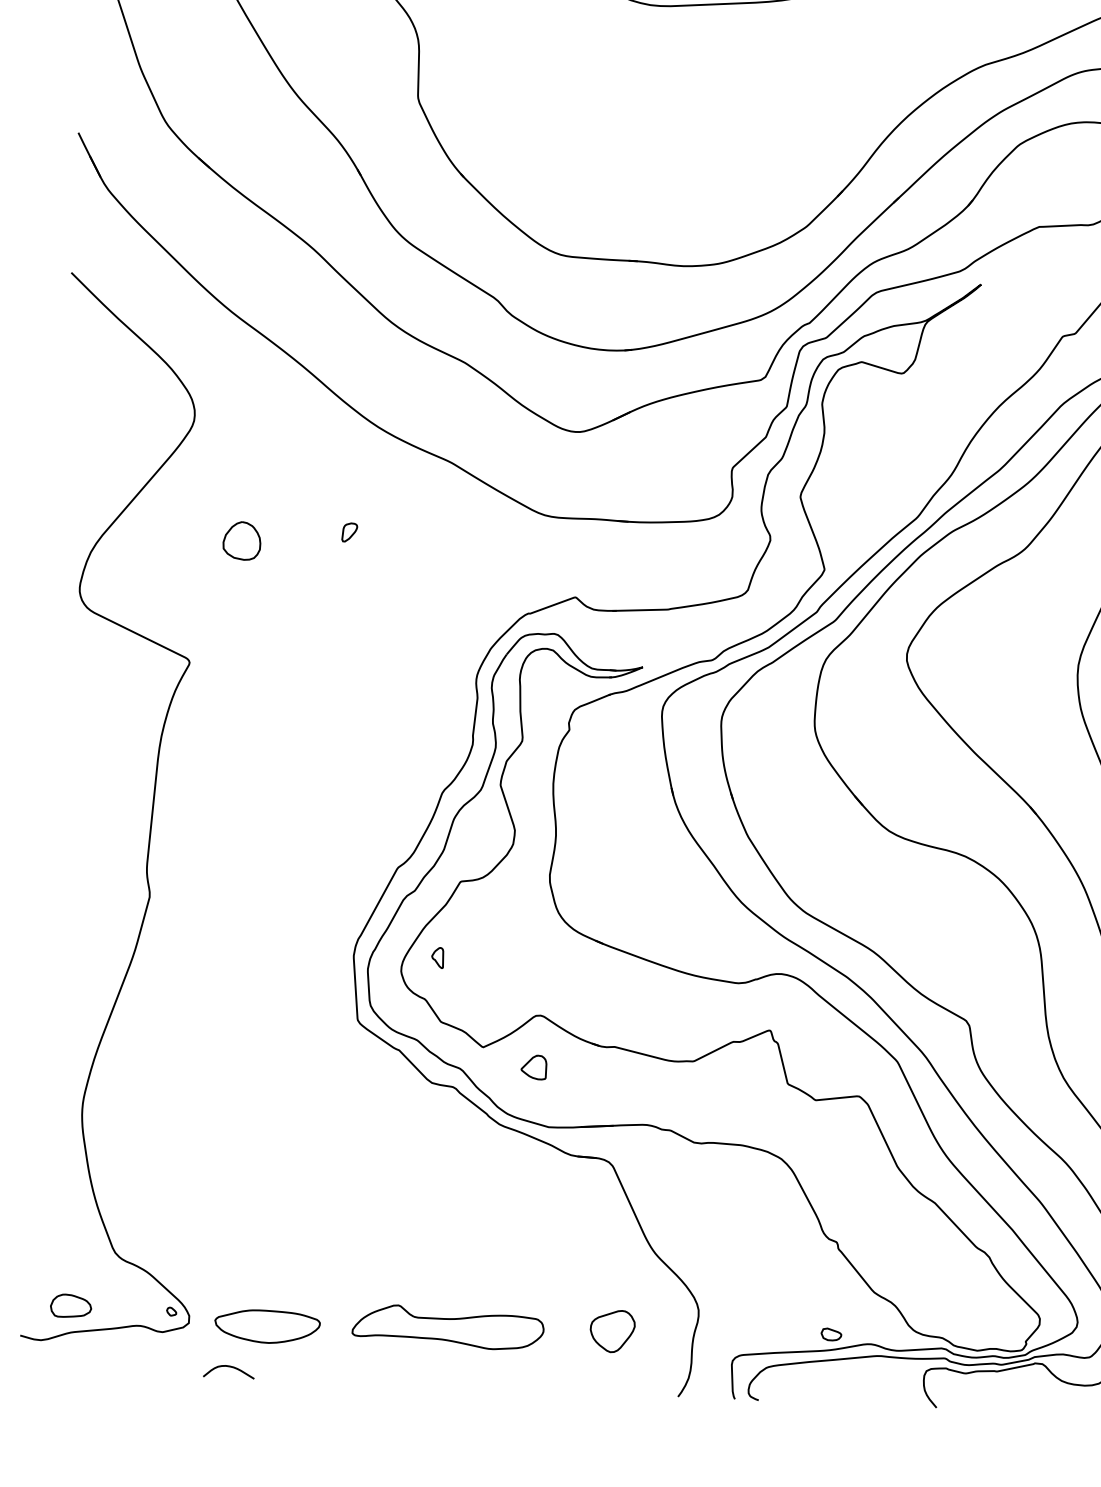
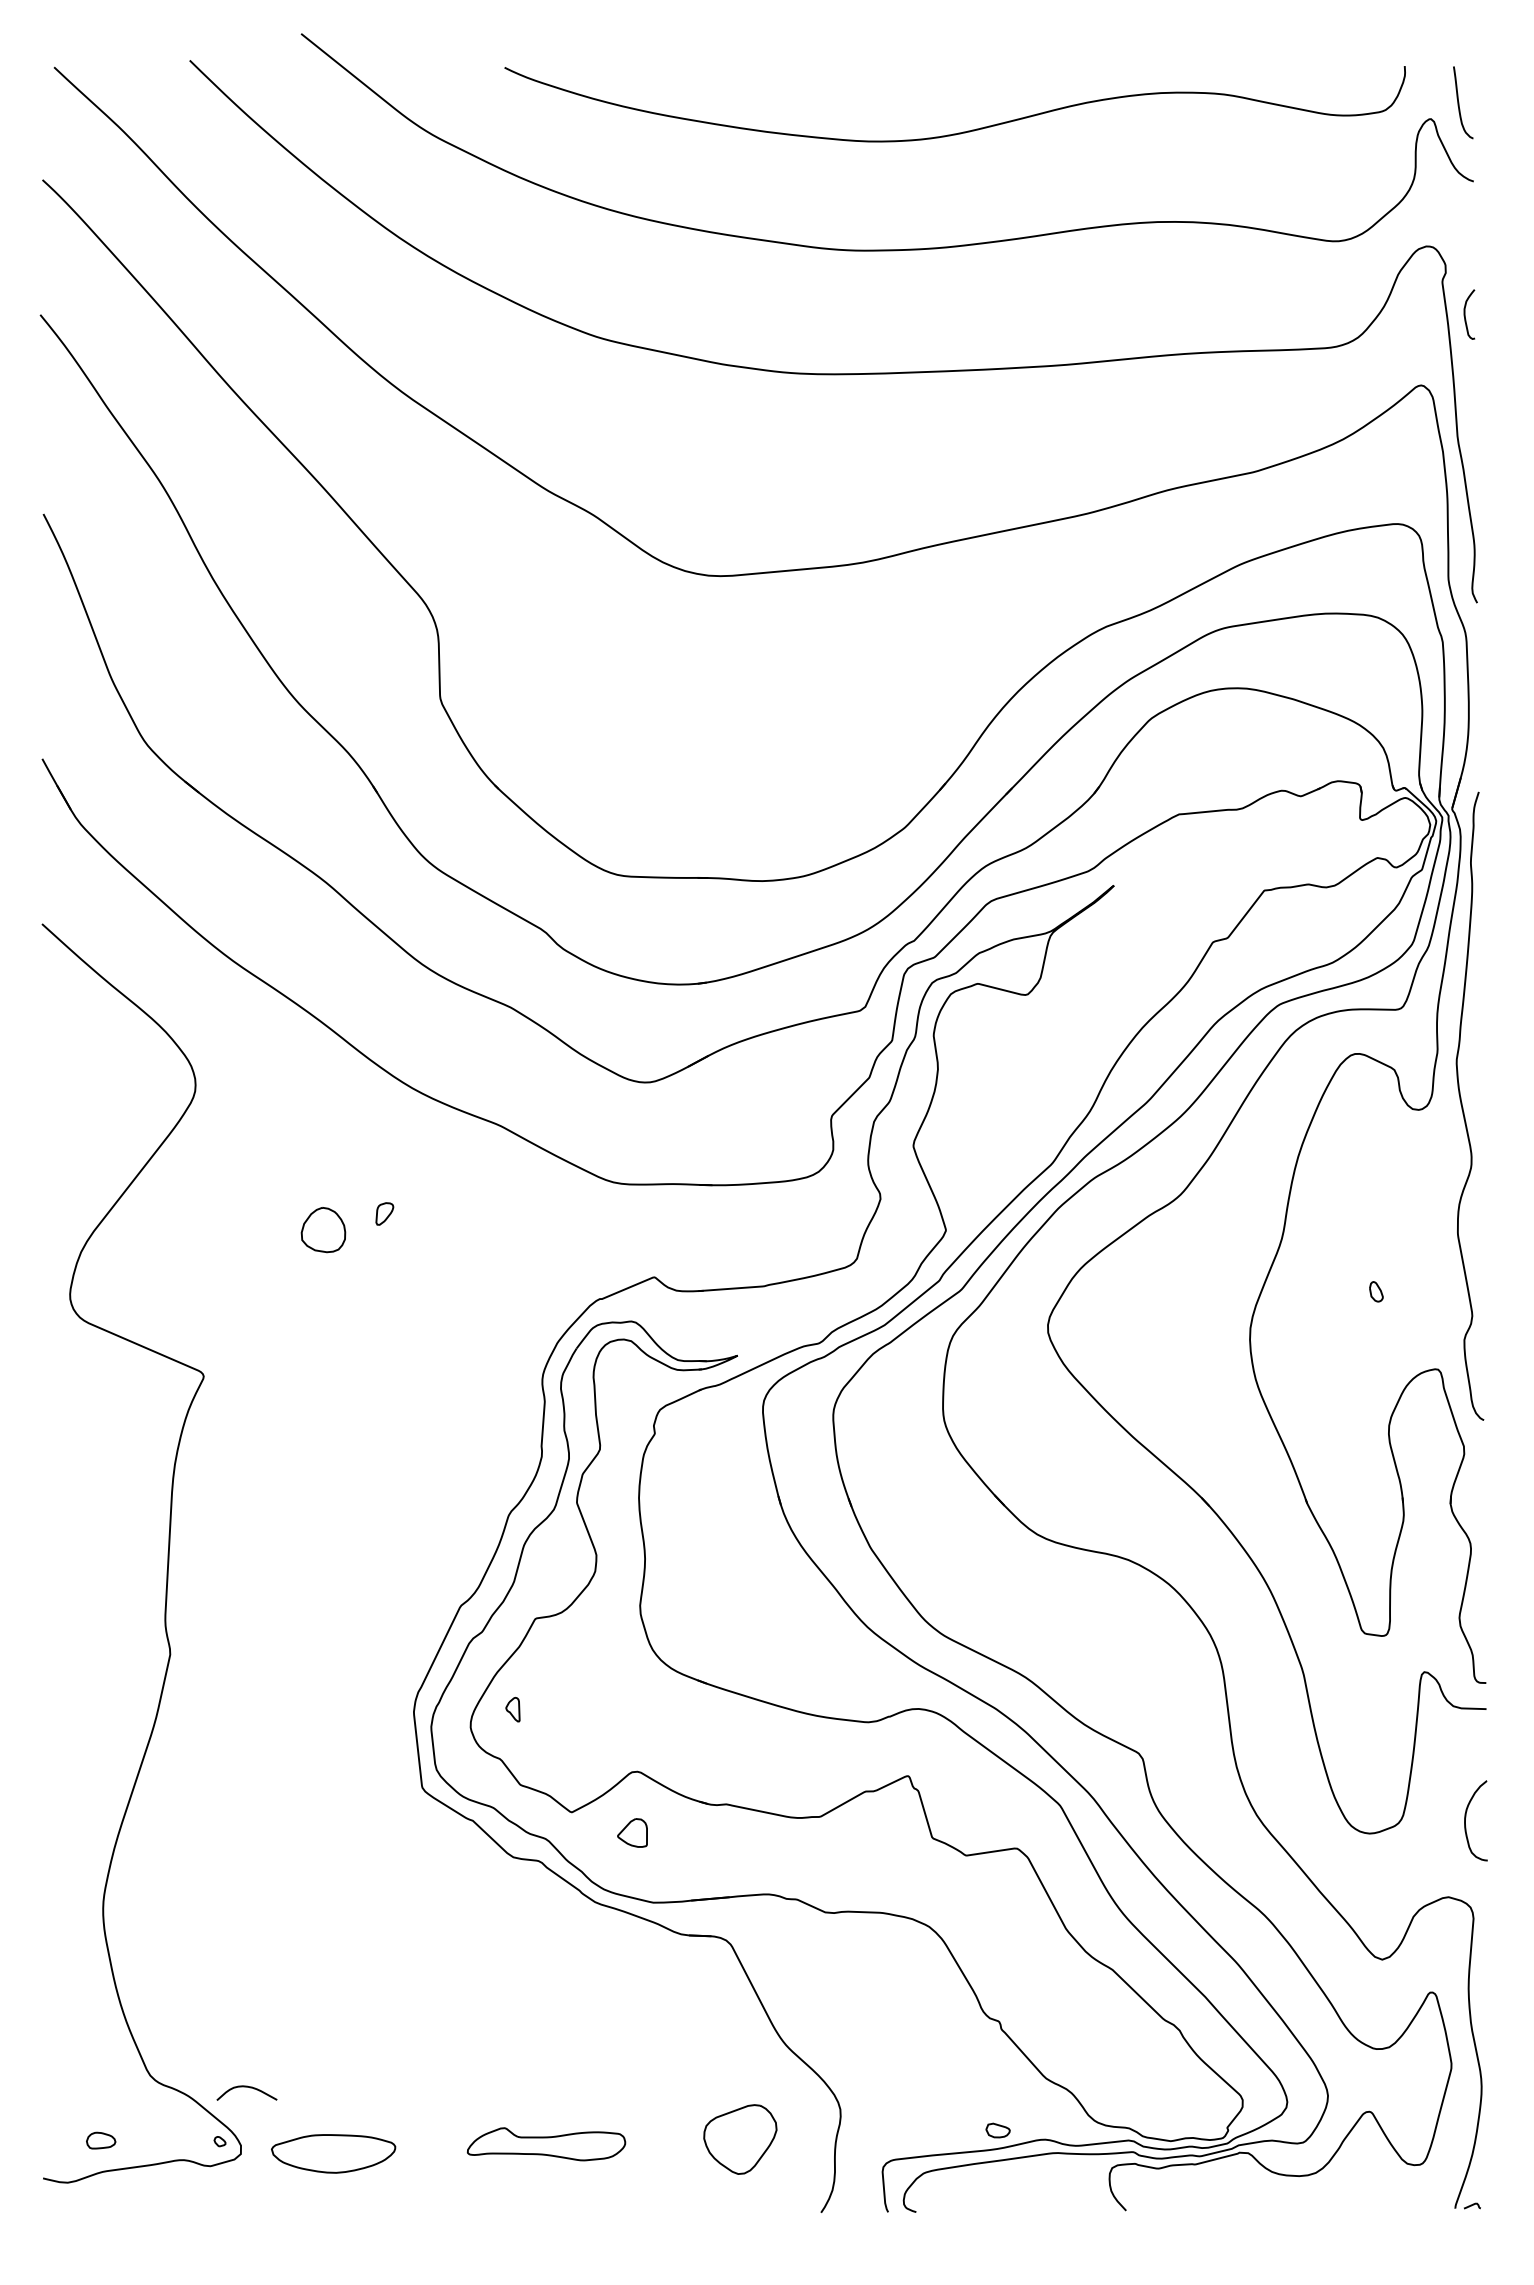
part: (242, 541) -> (323, 1230), moved
part: (70, 1305) -> (100, 2140), size x0.6
part: (448, 1327) -> (546, 2144), size x0.7
part: (611, 1330) -> (739, 2138), size x1.4
curve: (228, 1367) -> (246, 2087), moved

